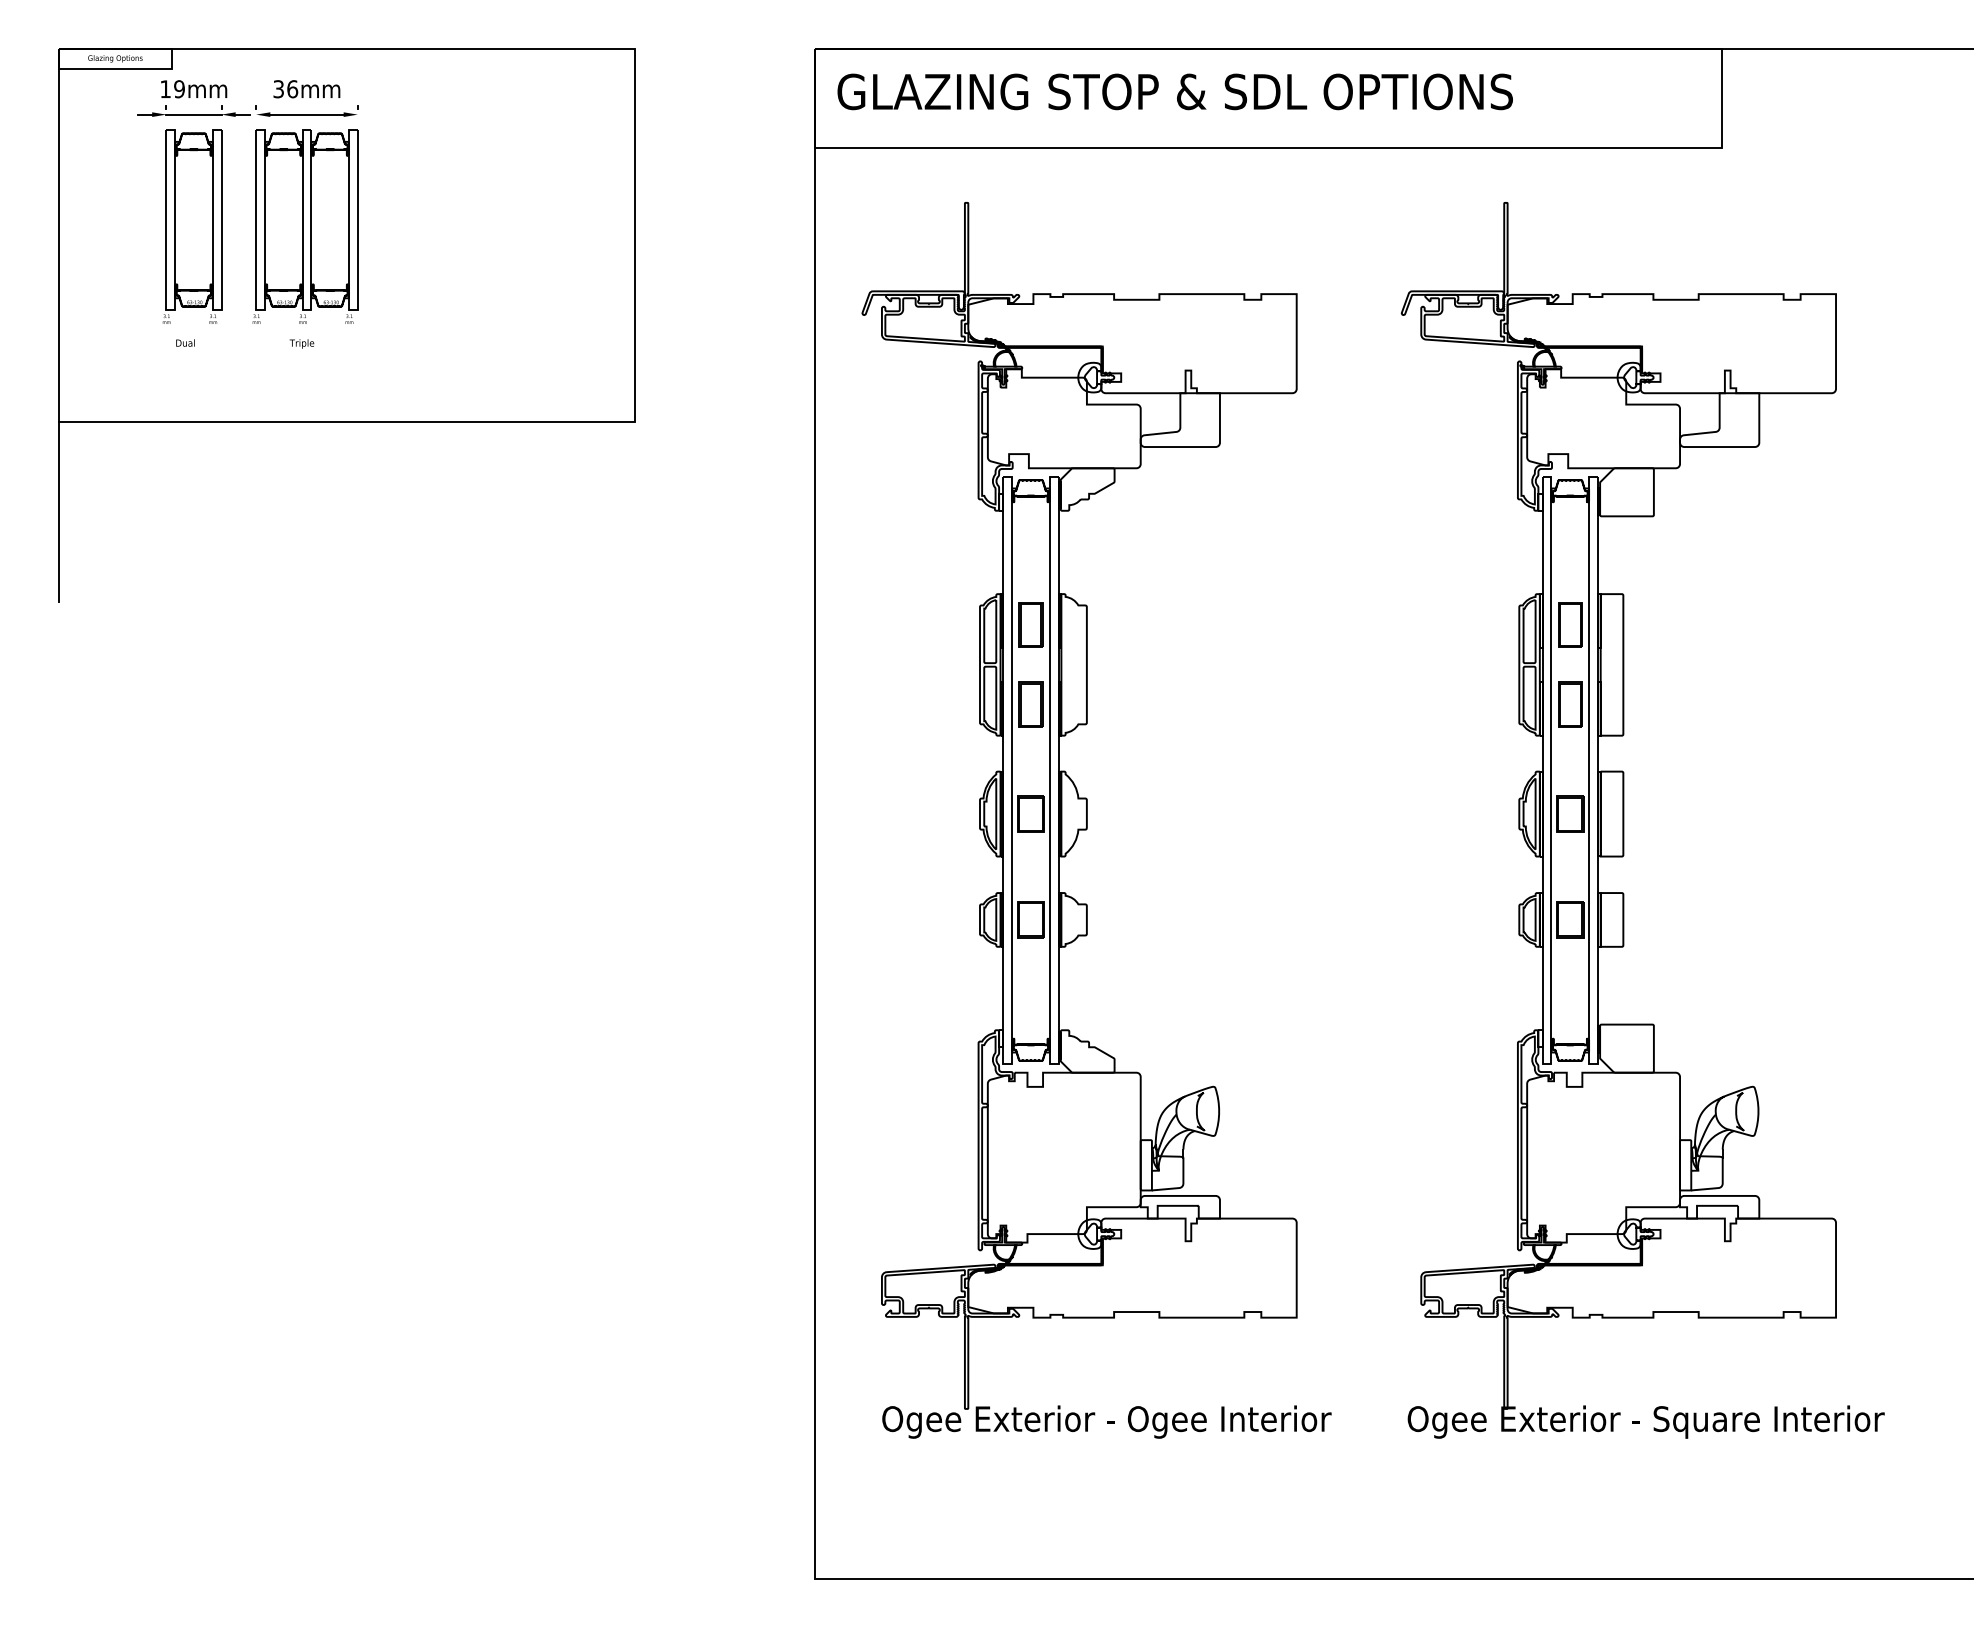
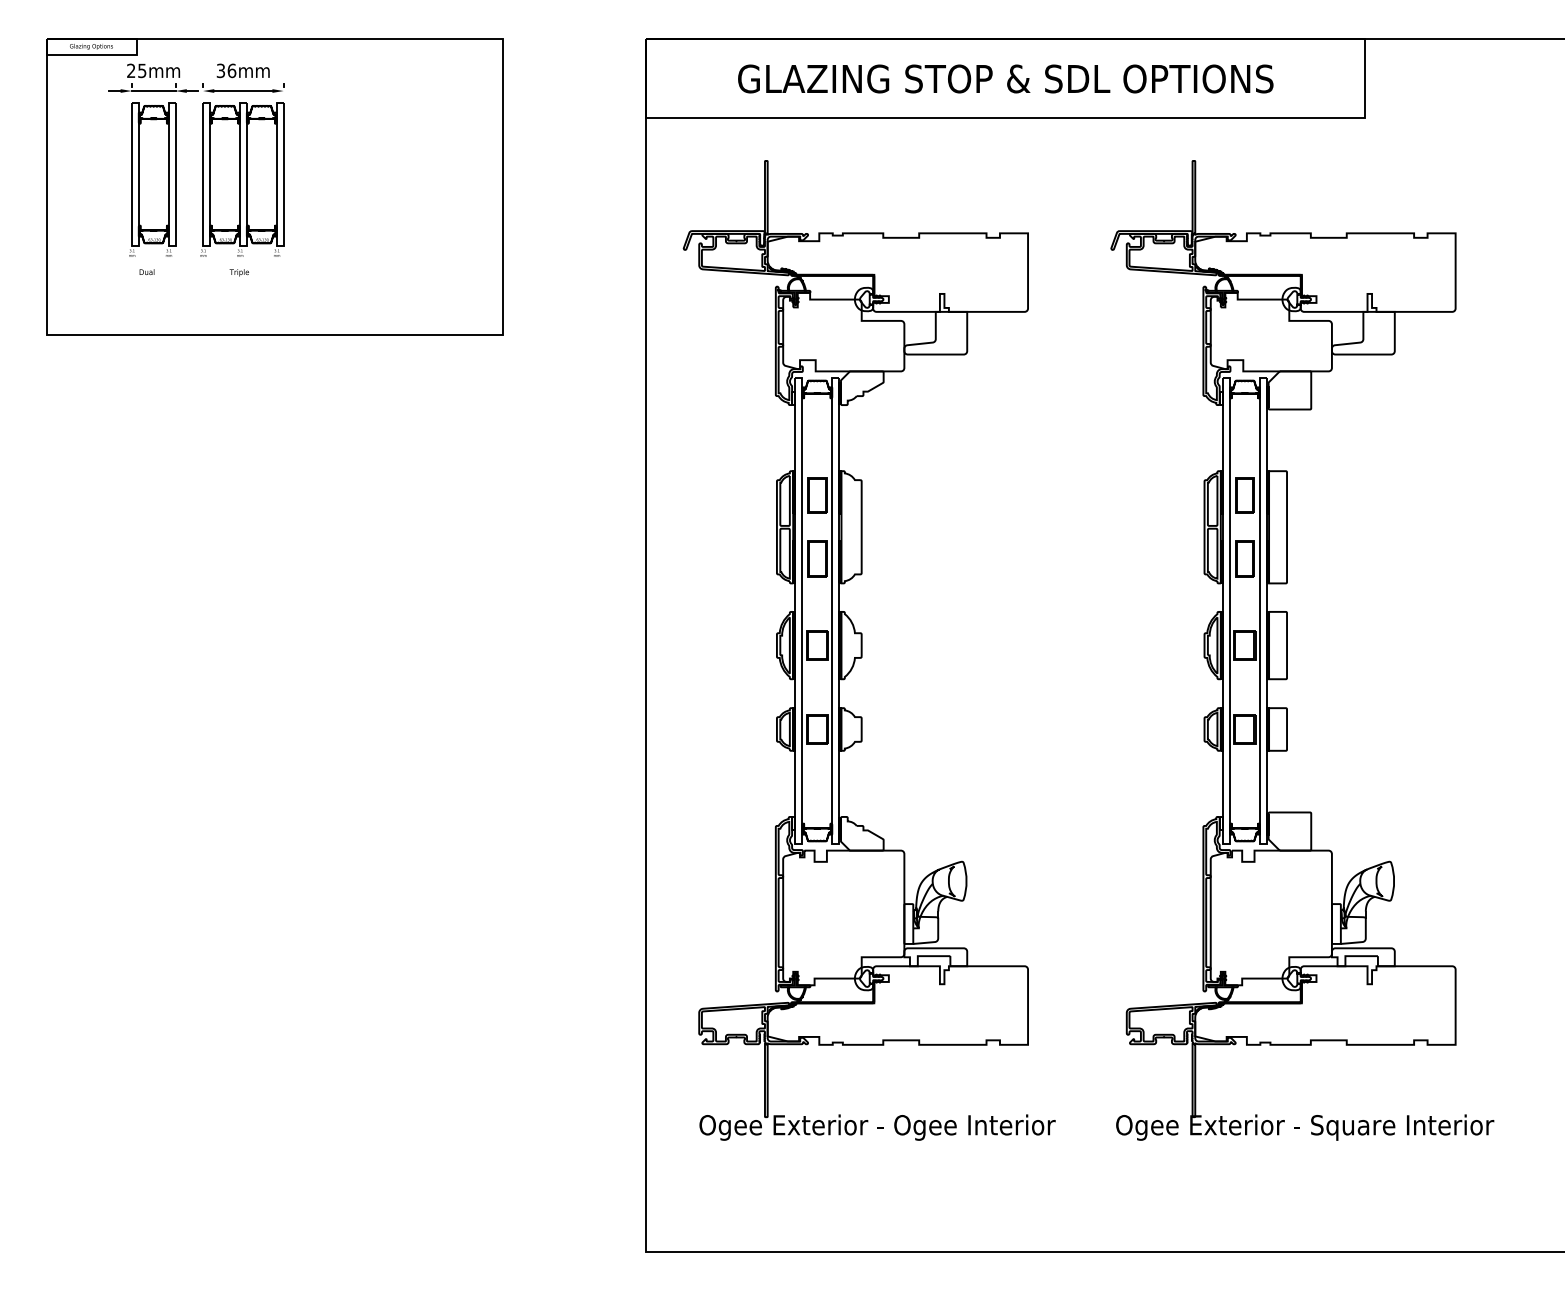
text: (172, 88) -> (136, 70), 19mm -> 25mm
text: (1174, 91) -> (1005, 78), moved
line: (58, 511) -> (46, 405), removed

